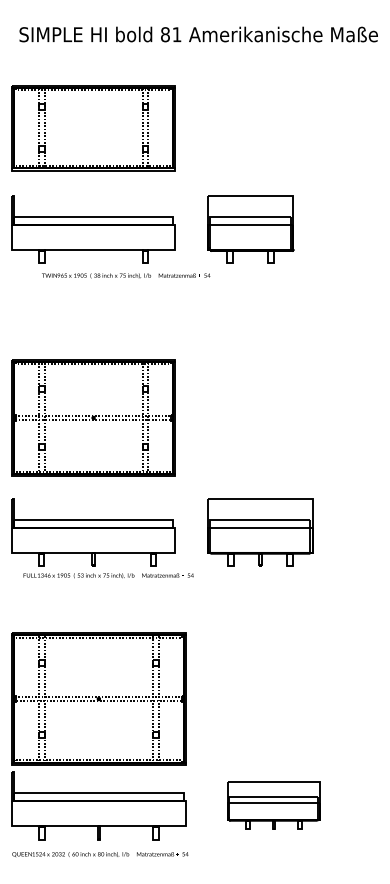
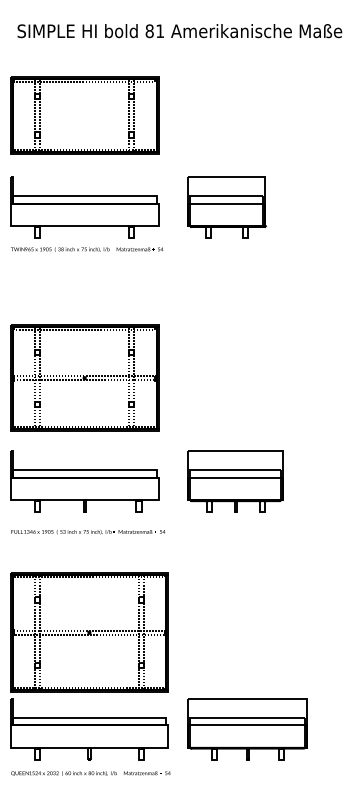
text: (126, 275) -> (87, 249), moved
text: (108, 576) -> (88, 532), moved
part: (273, 805) -> (247, 729), size x1.43

